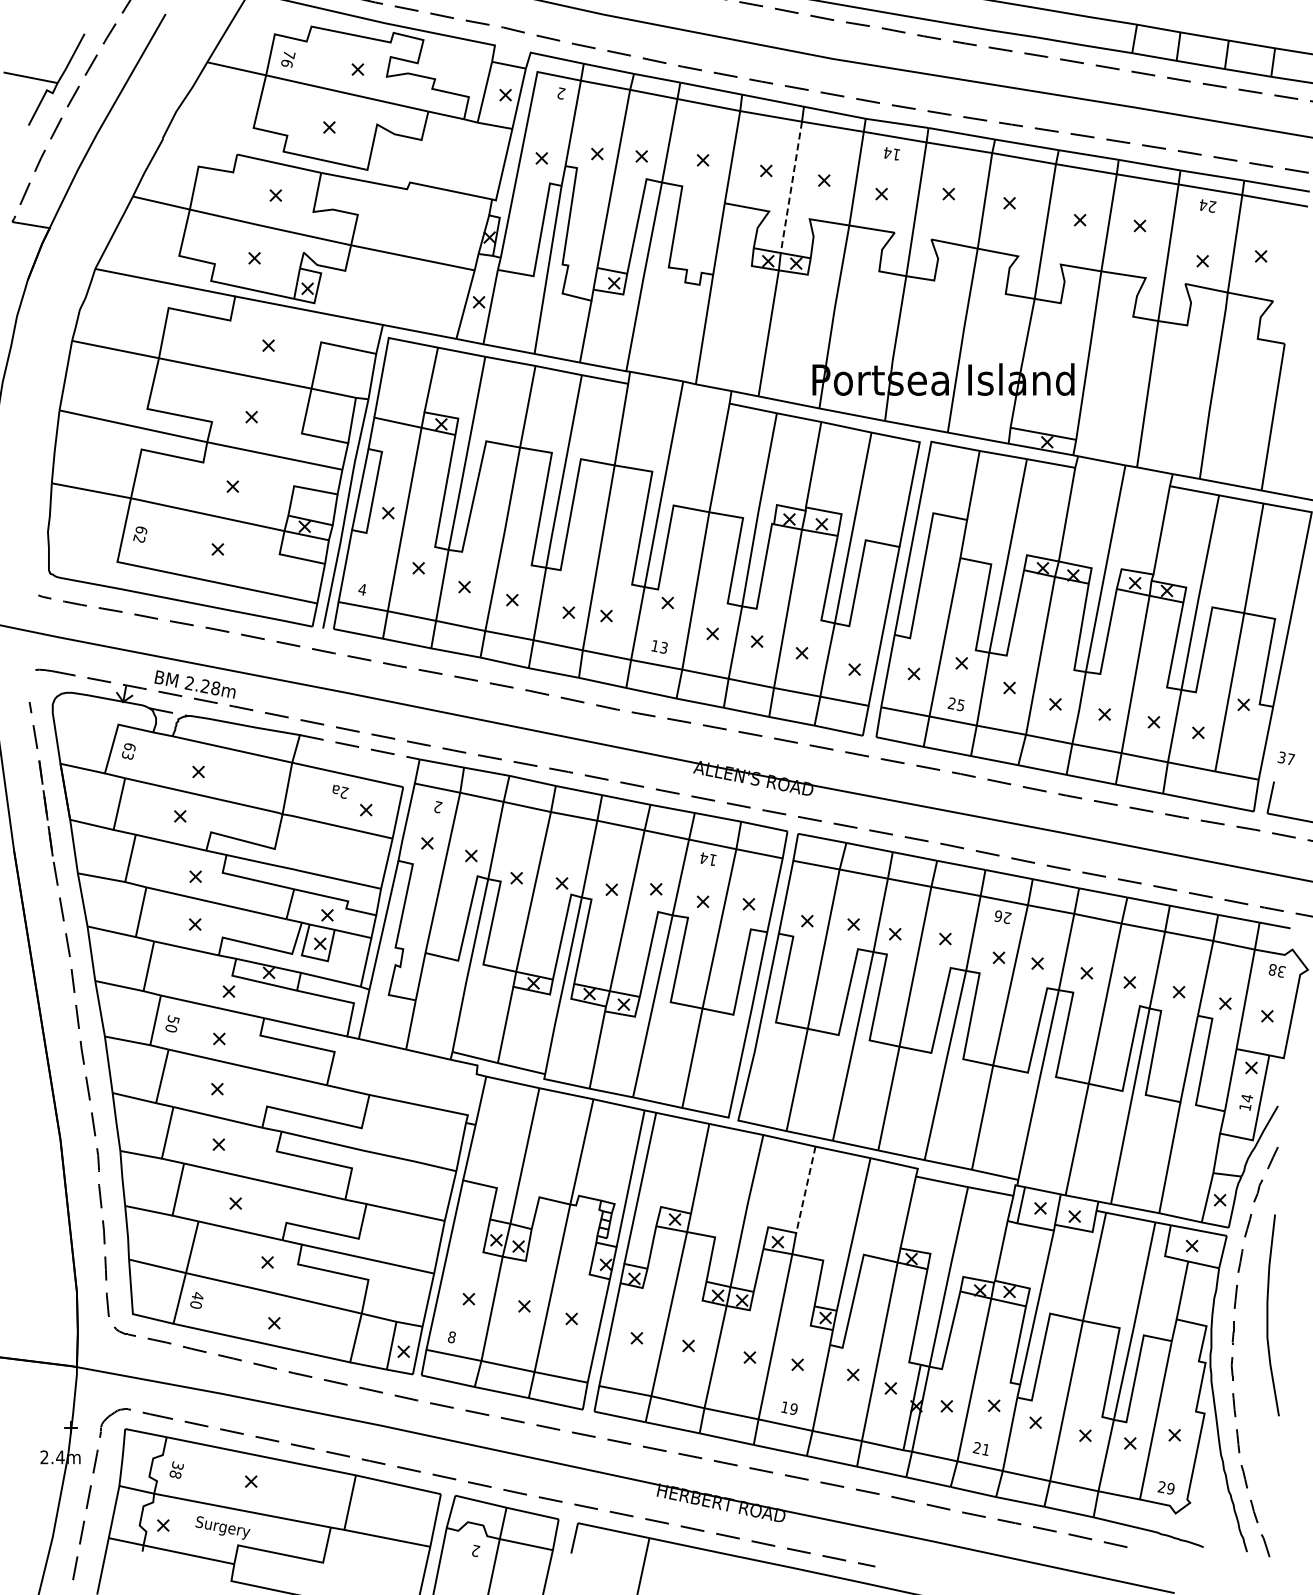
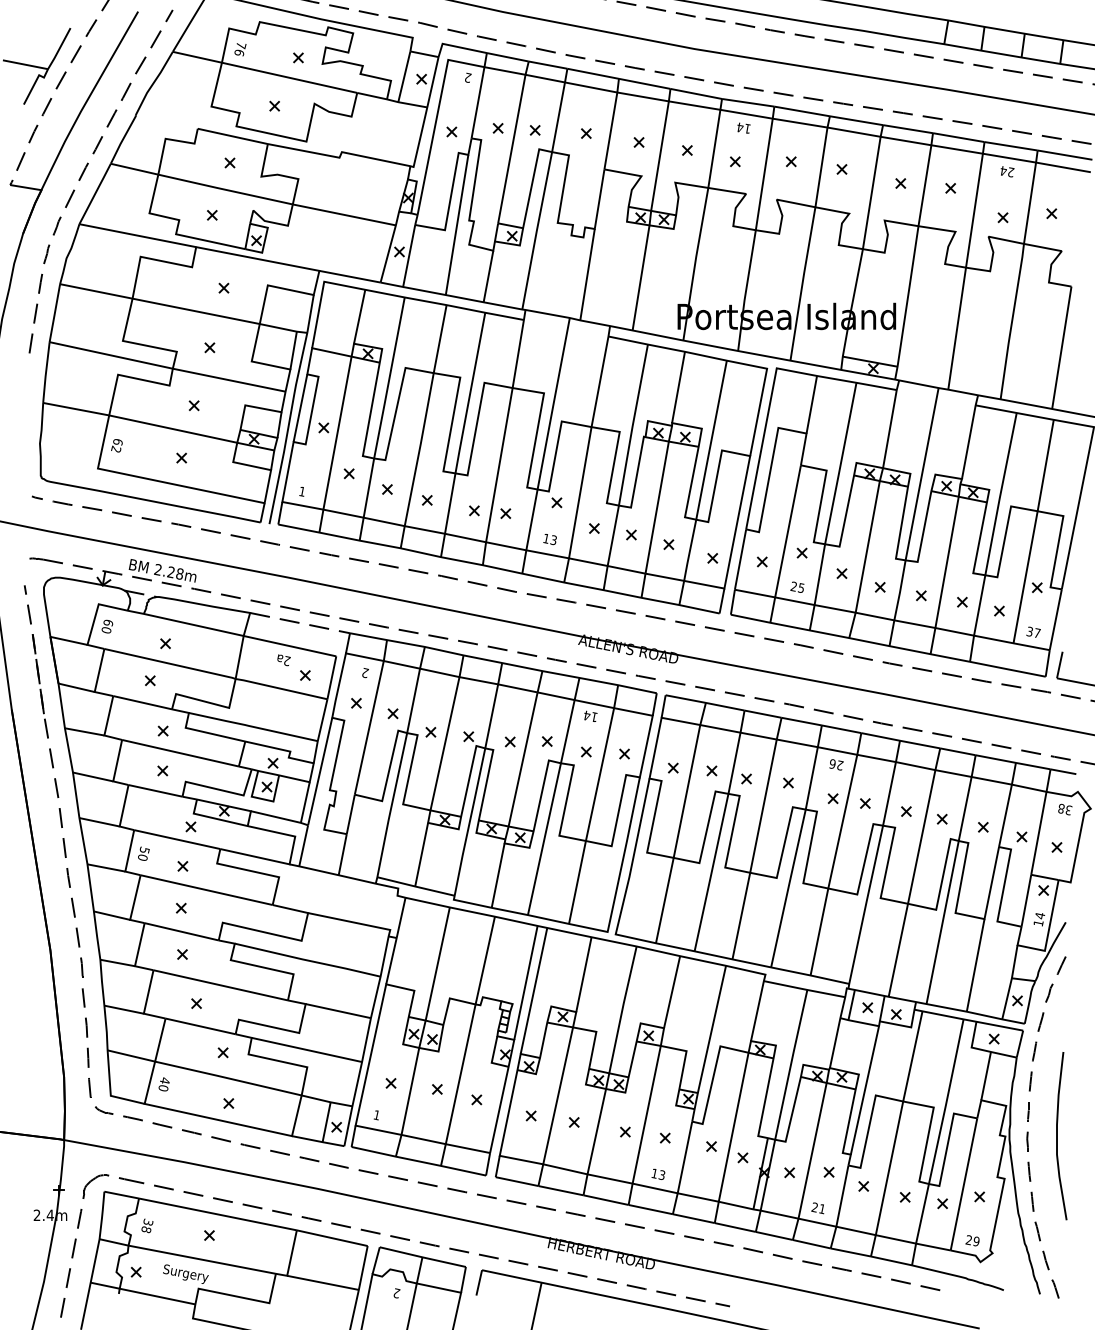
line: (791, 187) -> (660, 156), dashed -> solid
curve: (100, 208) -> (83, 173), added
text: (361, 589) -> (301, 491), 4 -> 1
text: (127, 755) -> (106, 629), 63 -> 60
text: (1286, 757) -> (1033, 631), moved
line: (805, 1190) -> (671, 992), dashed -> solid
curve: (1268, 1315) -> (1057, 1136), moved
text: (451, 1337) -> (376, 1115), 8 -> 1
text: (793, 1409) -> (661, 1175), 19 -> 13

